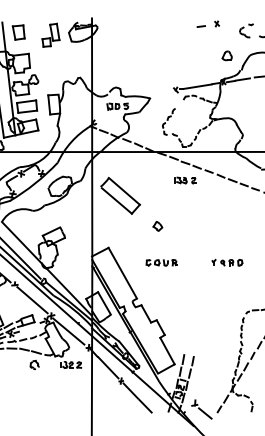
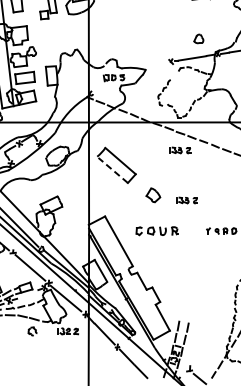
part: (226, 55) -> (198, 38), moved
line: (116, 200) -> (112, 170), solid -> dashed
part: (157, 226) -> (153, 195), size x1.6
part: (192, 231) -> (187, 200), added
part: (161, 262) -> (156, 230), size x1.4

